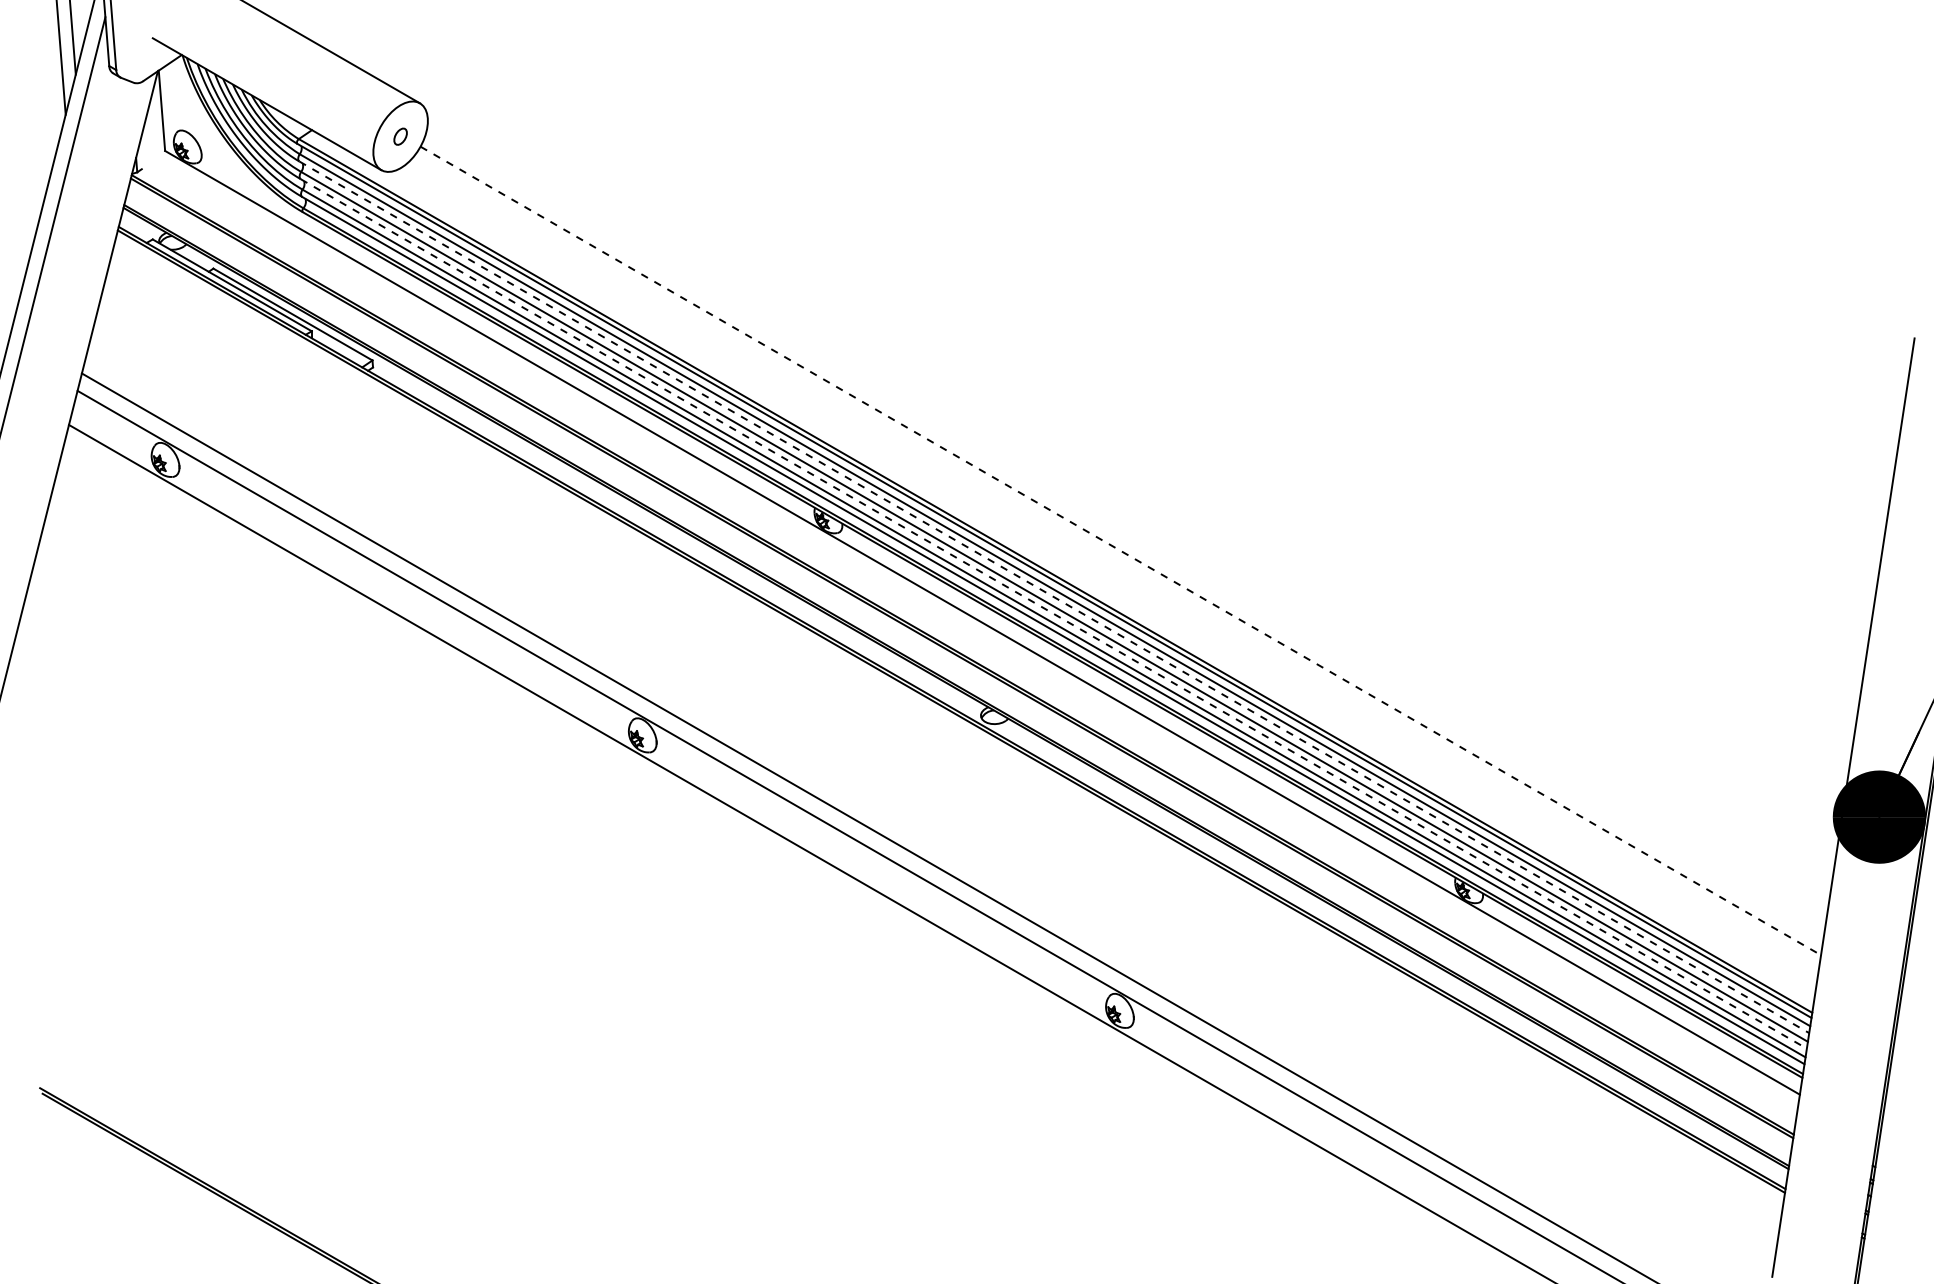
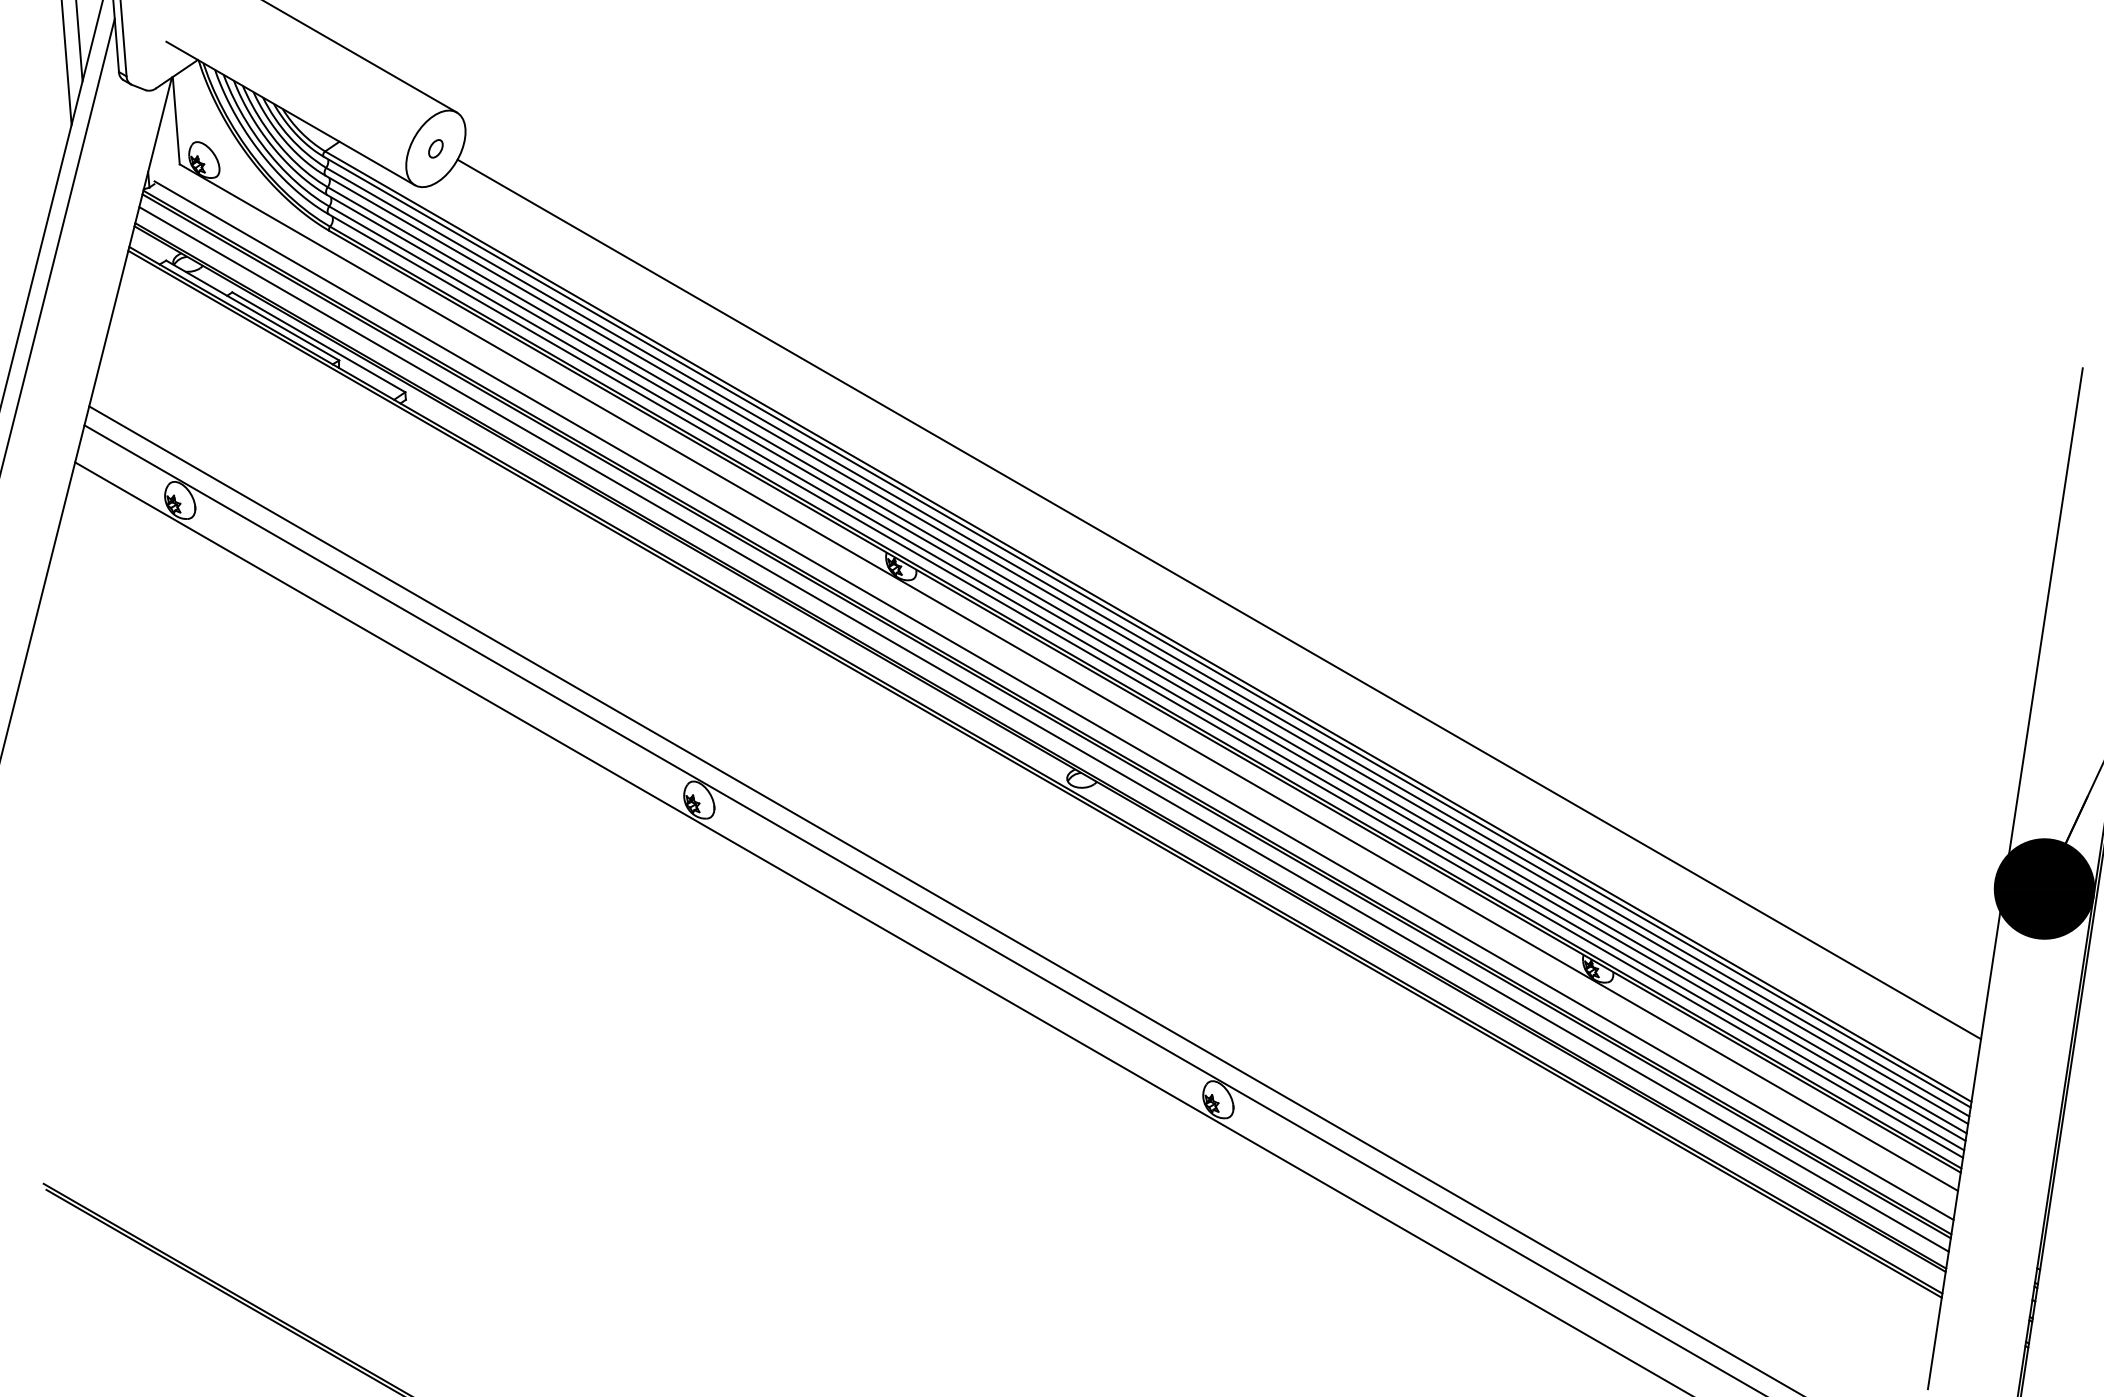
line: (1120, 550) -> (1219, 599), dashed -> solid
line: (1054, 597) -> (1147, 650), dashed -> solid
line: (1053, 614) -> (1146, 668), dashed -> solid
line: (968, 643) -> (1053, 700), added
line: (959, 670) -> (1043, 729), added

